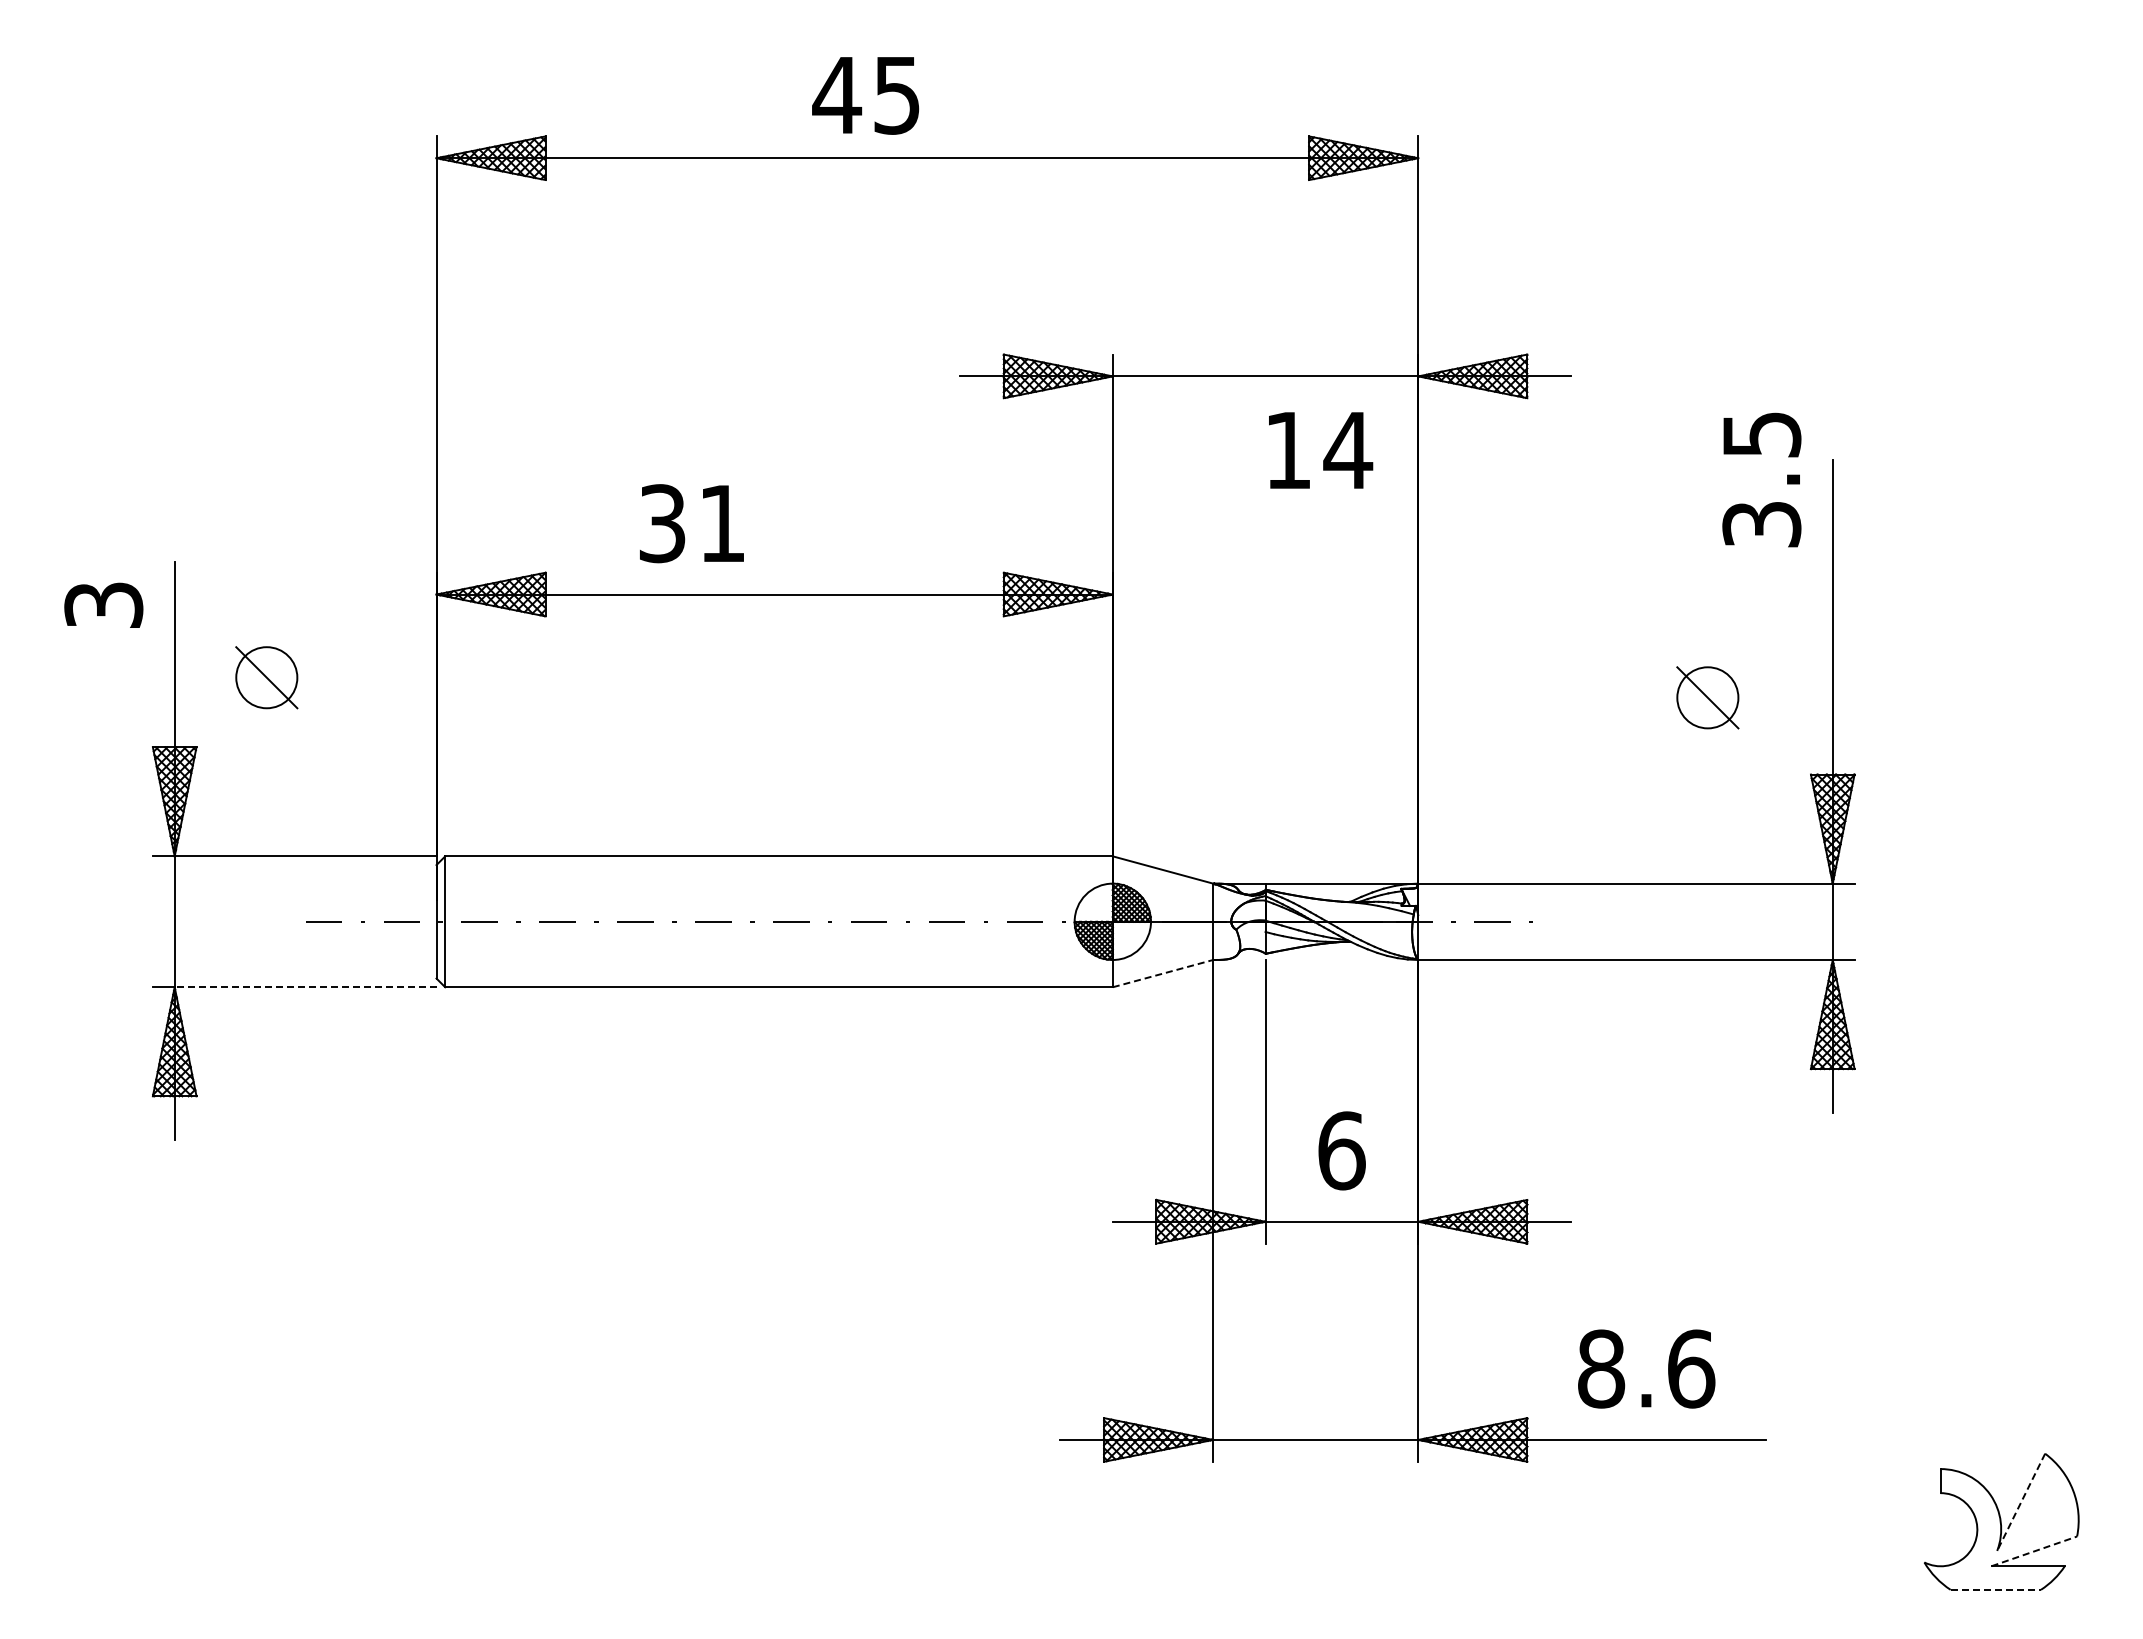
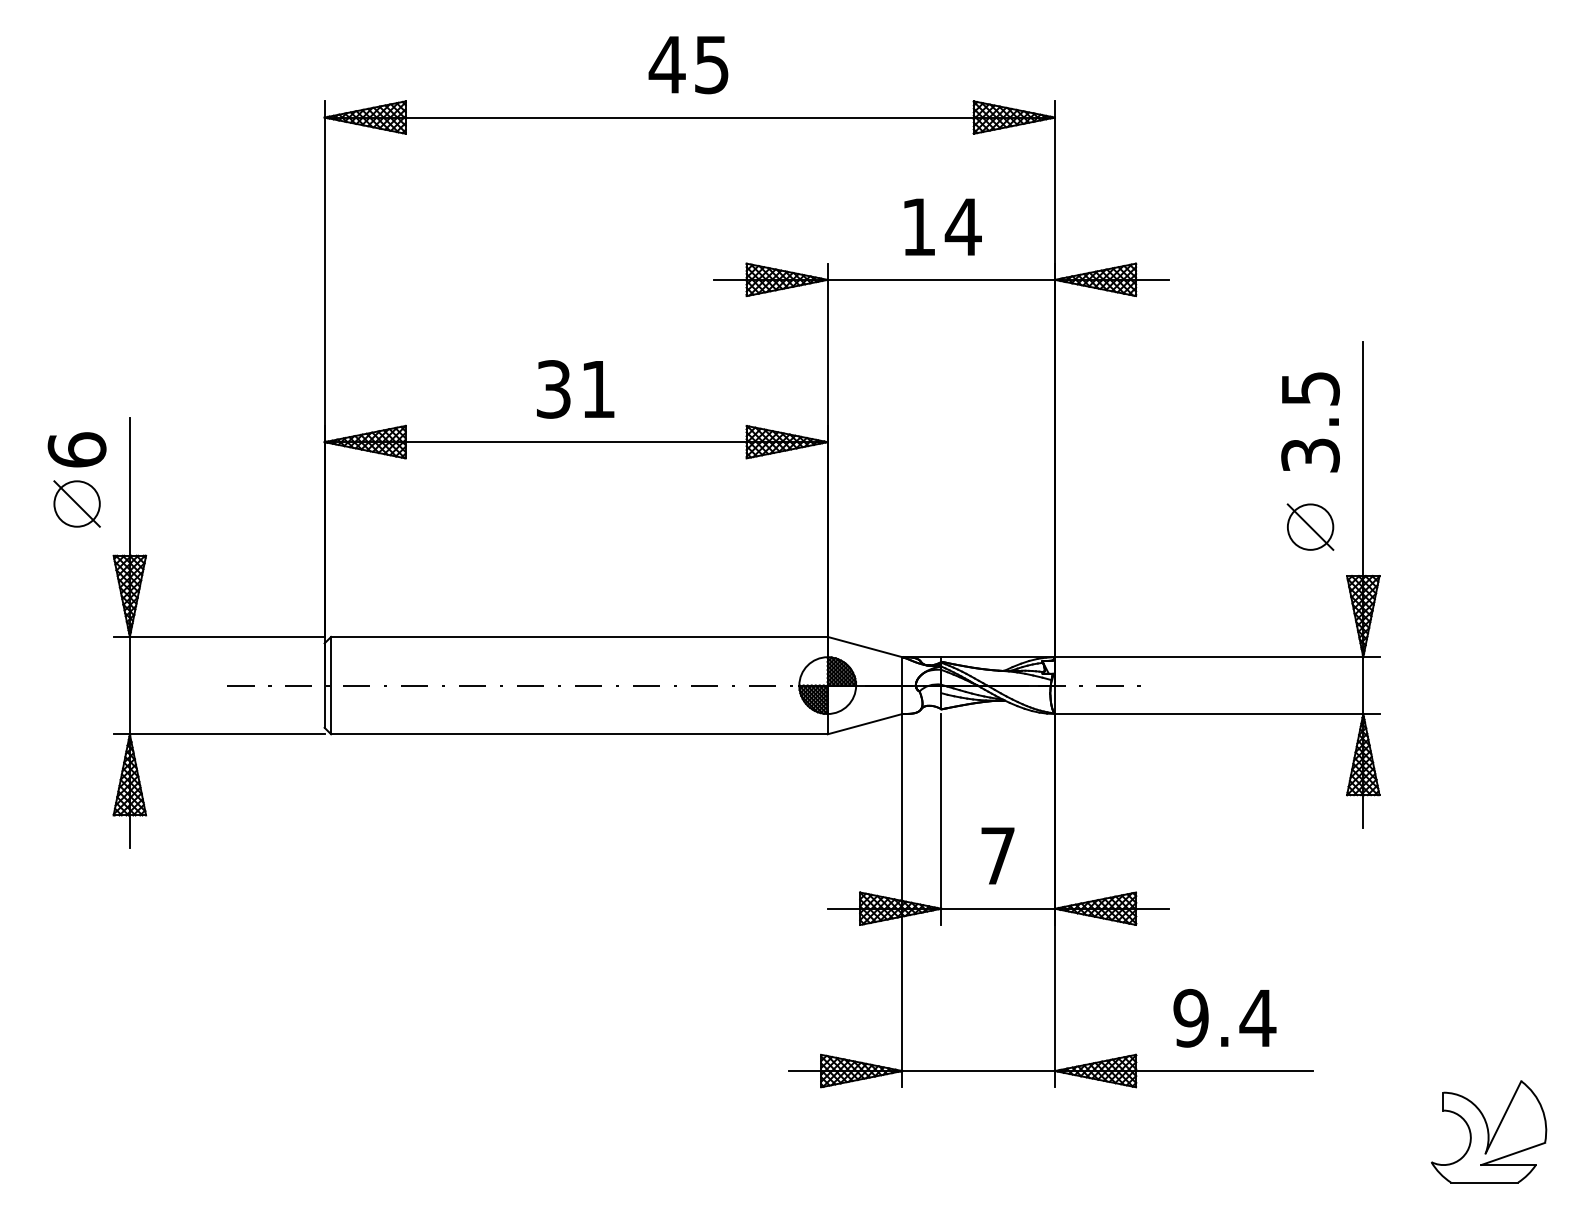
text: (865, 95) -> (688, 64), moved
text: (1321, 450) -> (943, 227), moved
text: (1761, 479) -> (1310, 422), moved
text: (691, 523) -> (575, 389), moved
text: (103, 604) -> (76, 449), 3 -> 6
part: (266, 677) -> (76, 503), moved
part: (1707, 697) -> (1310, 526), moved
line: (1163, 973) -> (865, 724), dashed -> solid
line: (305, 987) -> (227, 734), dashed -> solid
text: (1341, 1150) -> (997, 855), 6 -> 7
text: (1646, 1368) -> (1224, 1017), 8.6 -> 9.4
line: (2020, 1502) -> (1502, 1117), dashed -> solid
line: (2034, 1551) -> (1513, 1154), dashed -> solid
line: (1996, 1589) -> (1485, 1182), dashed -> solid

